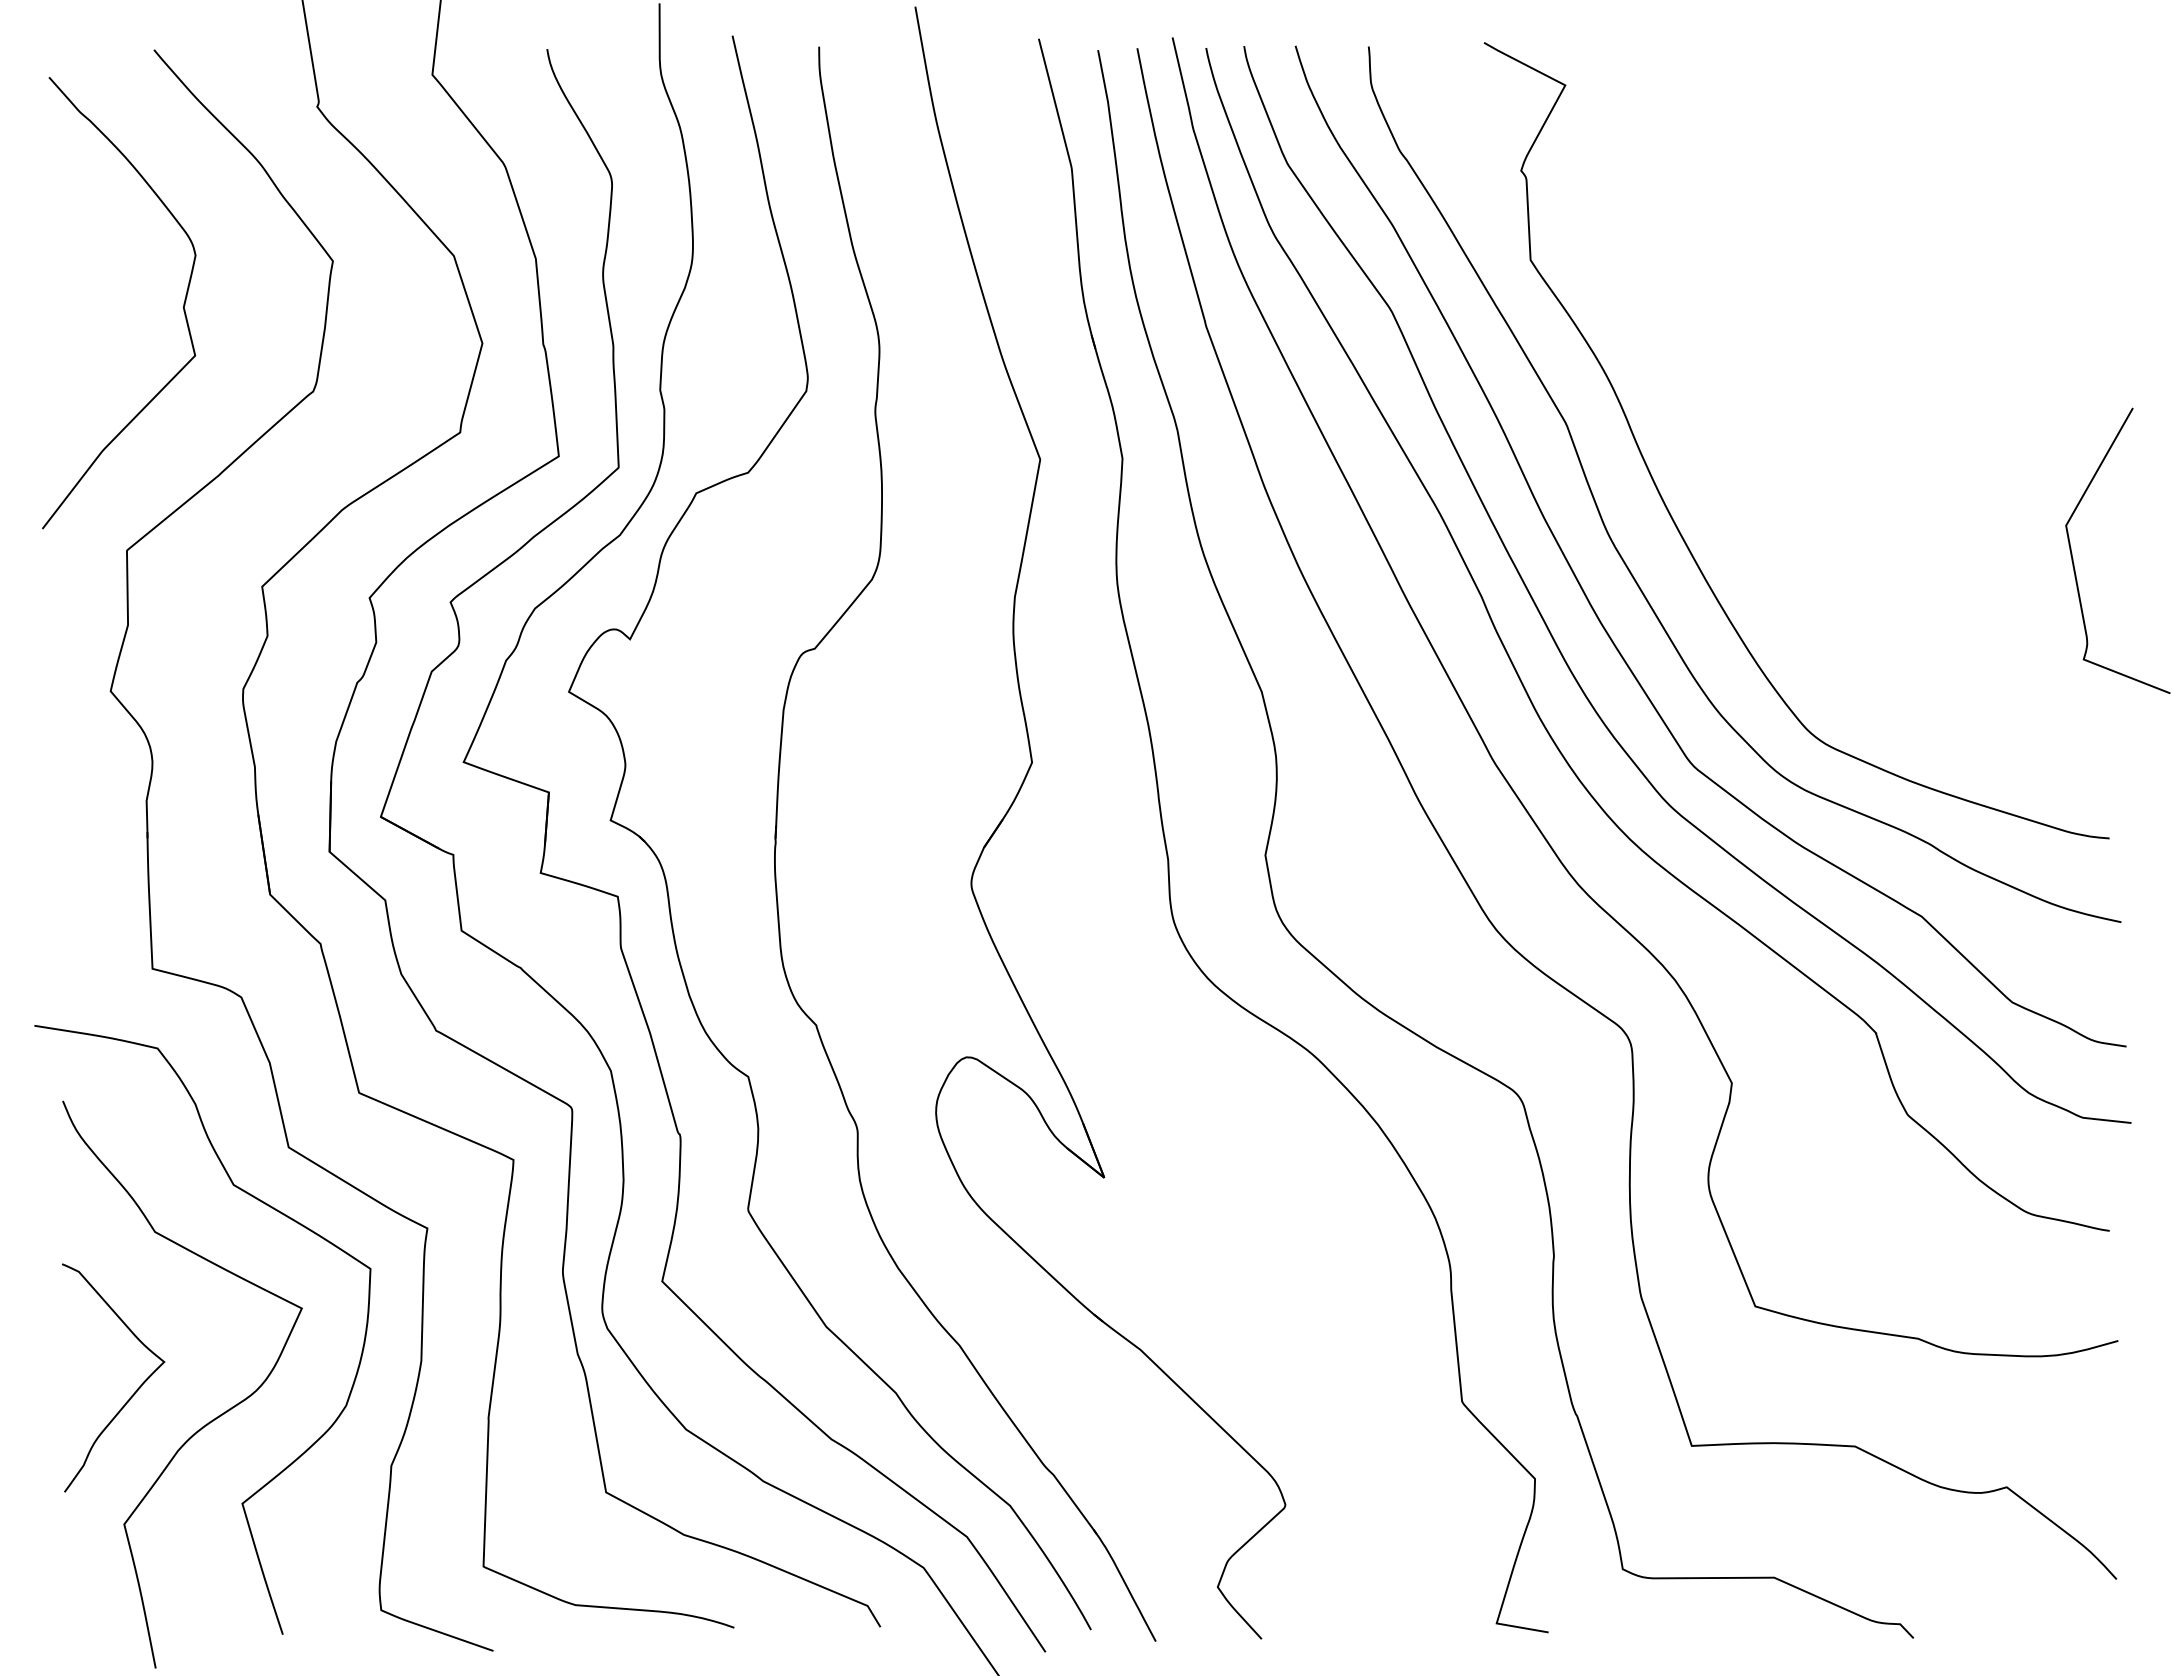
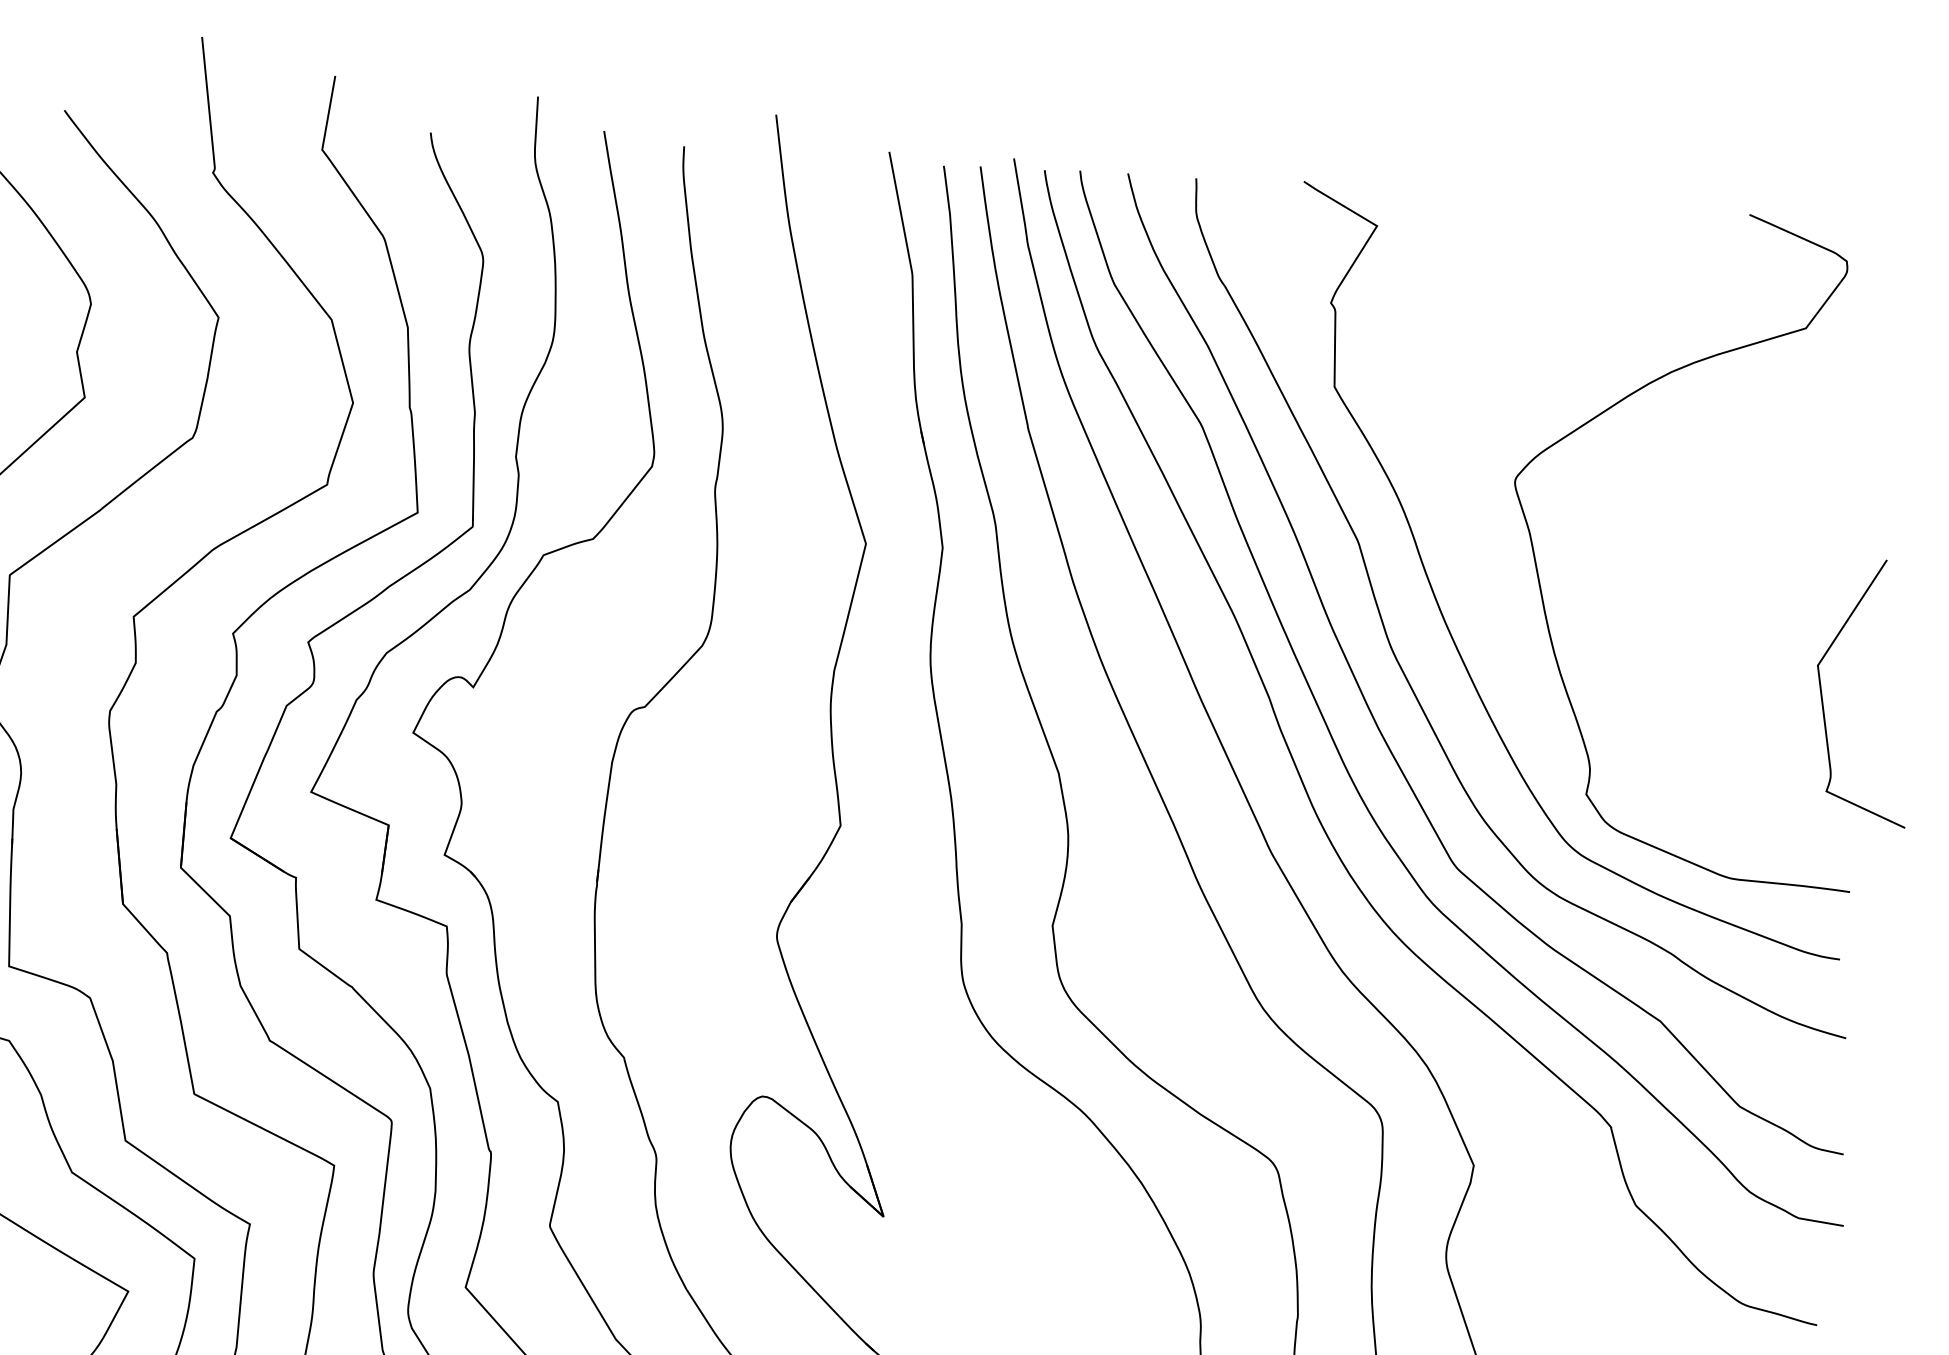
curve: (1762, 449) -> (1539, 576), added

